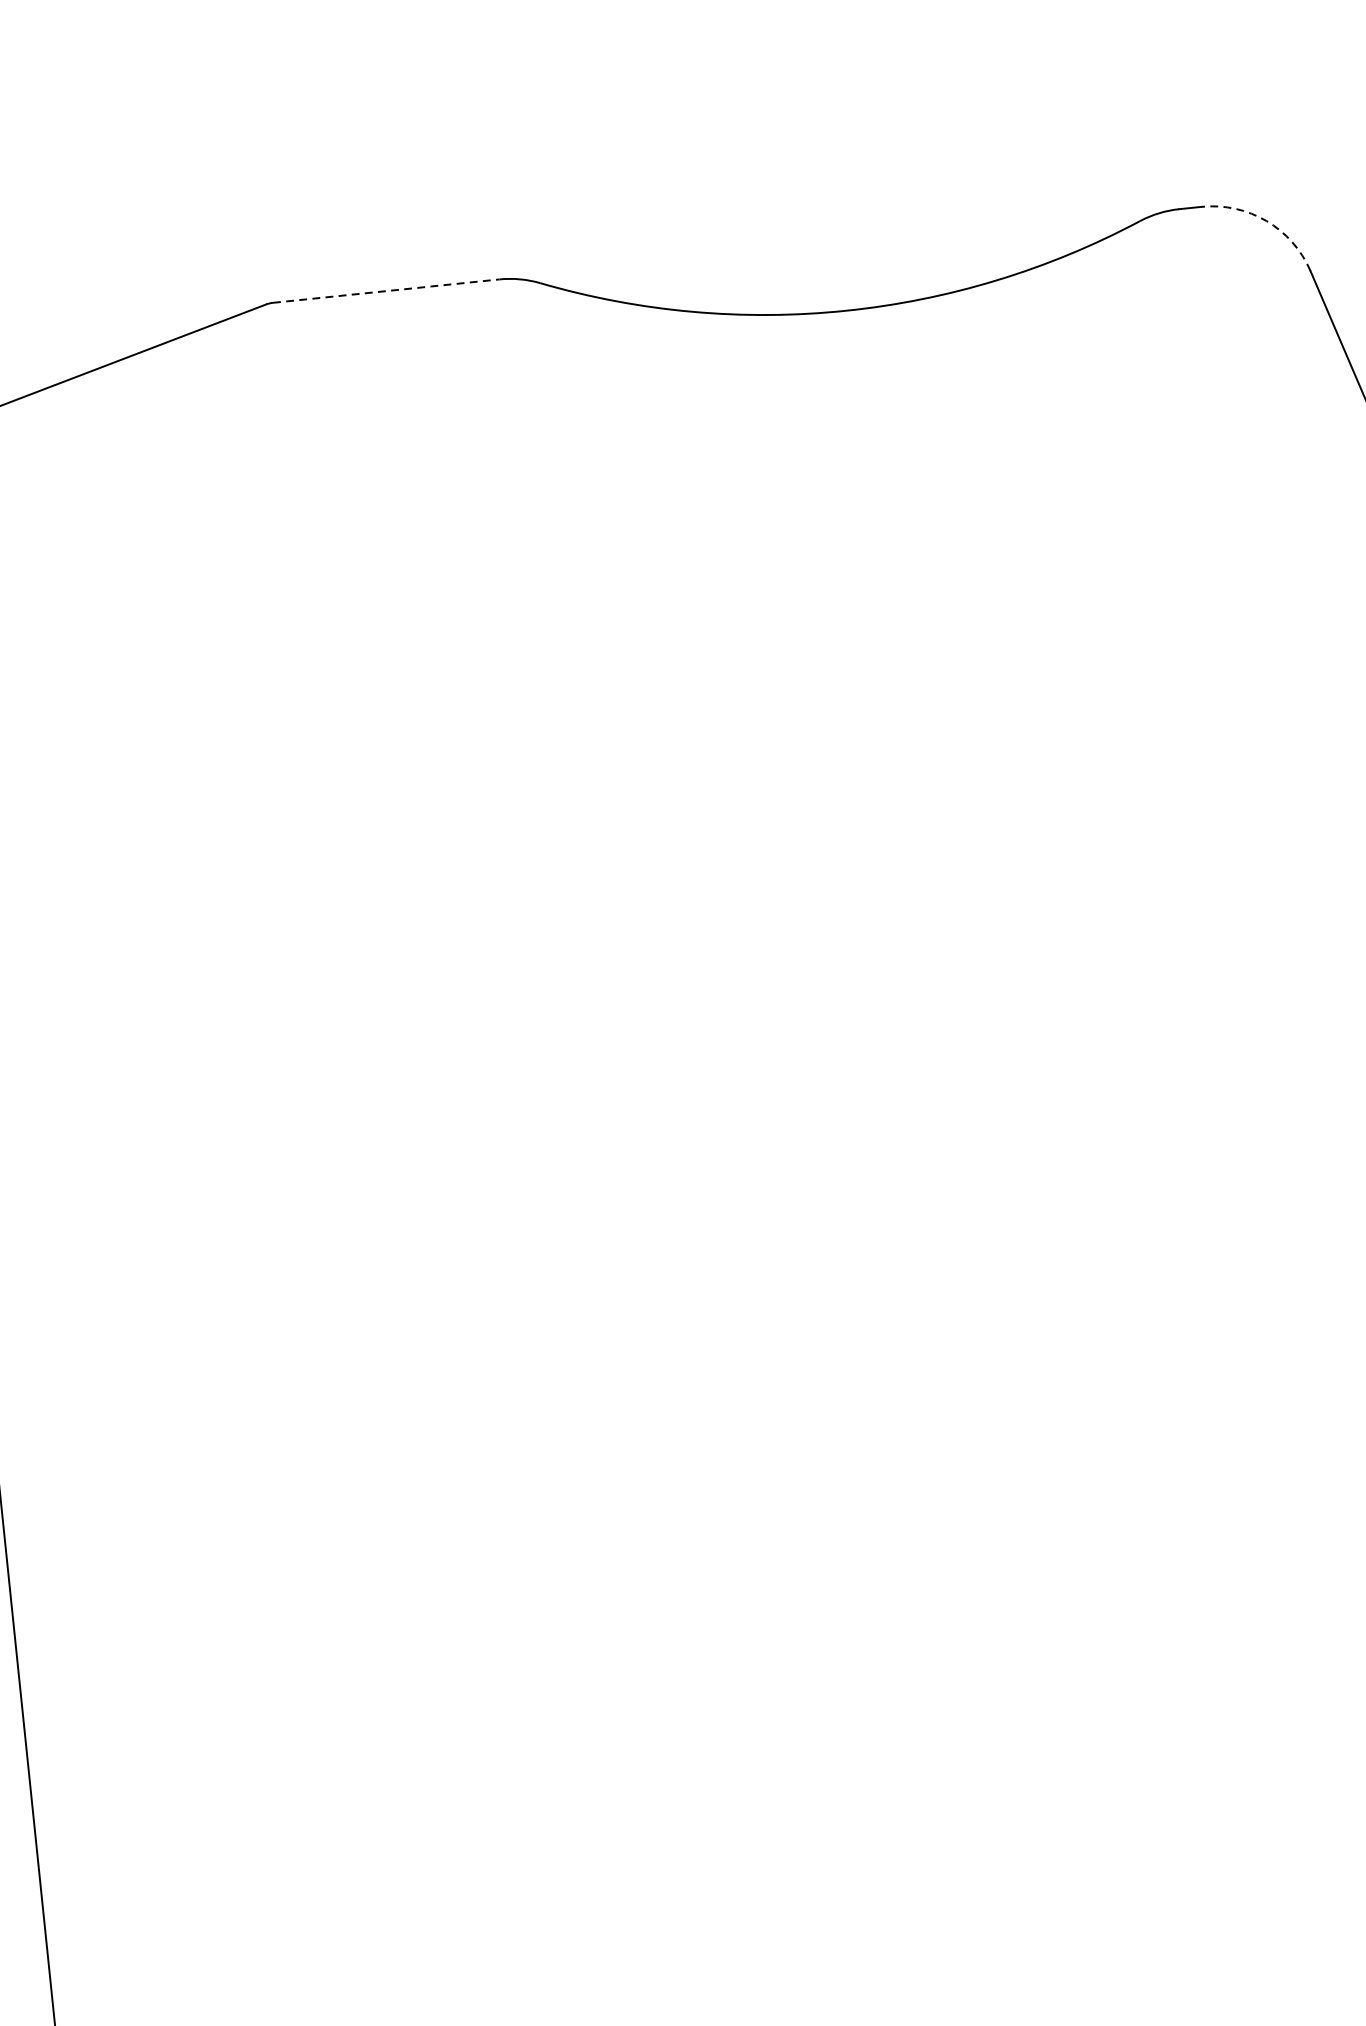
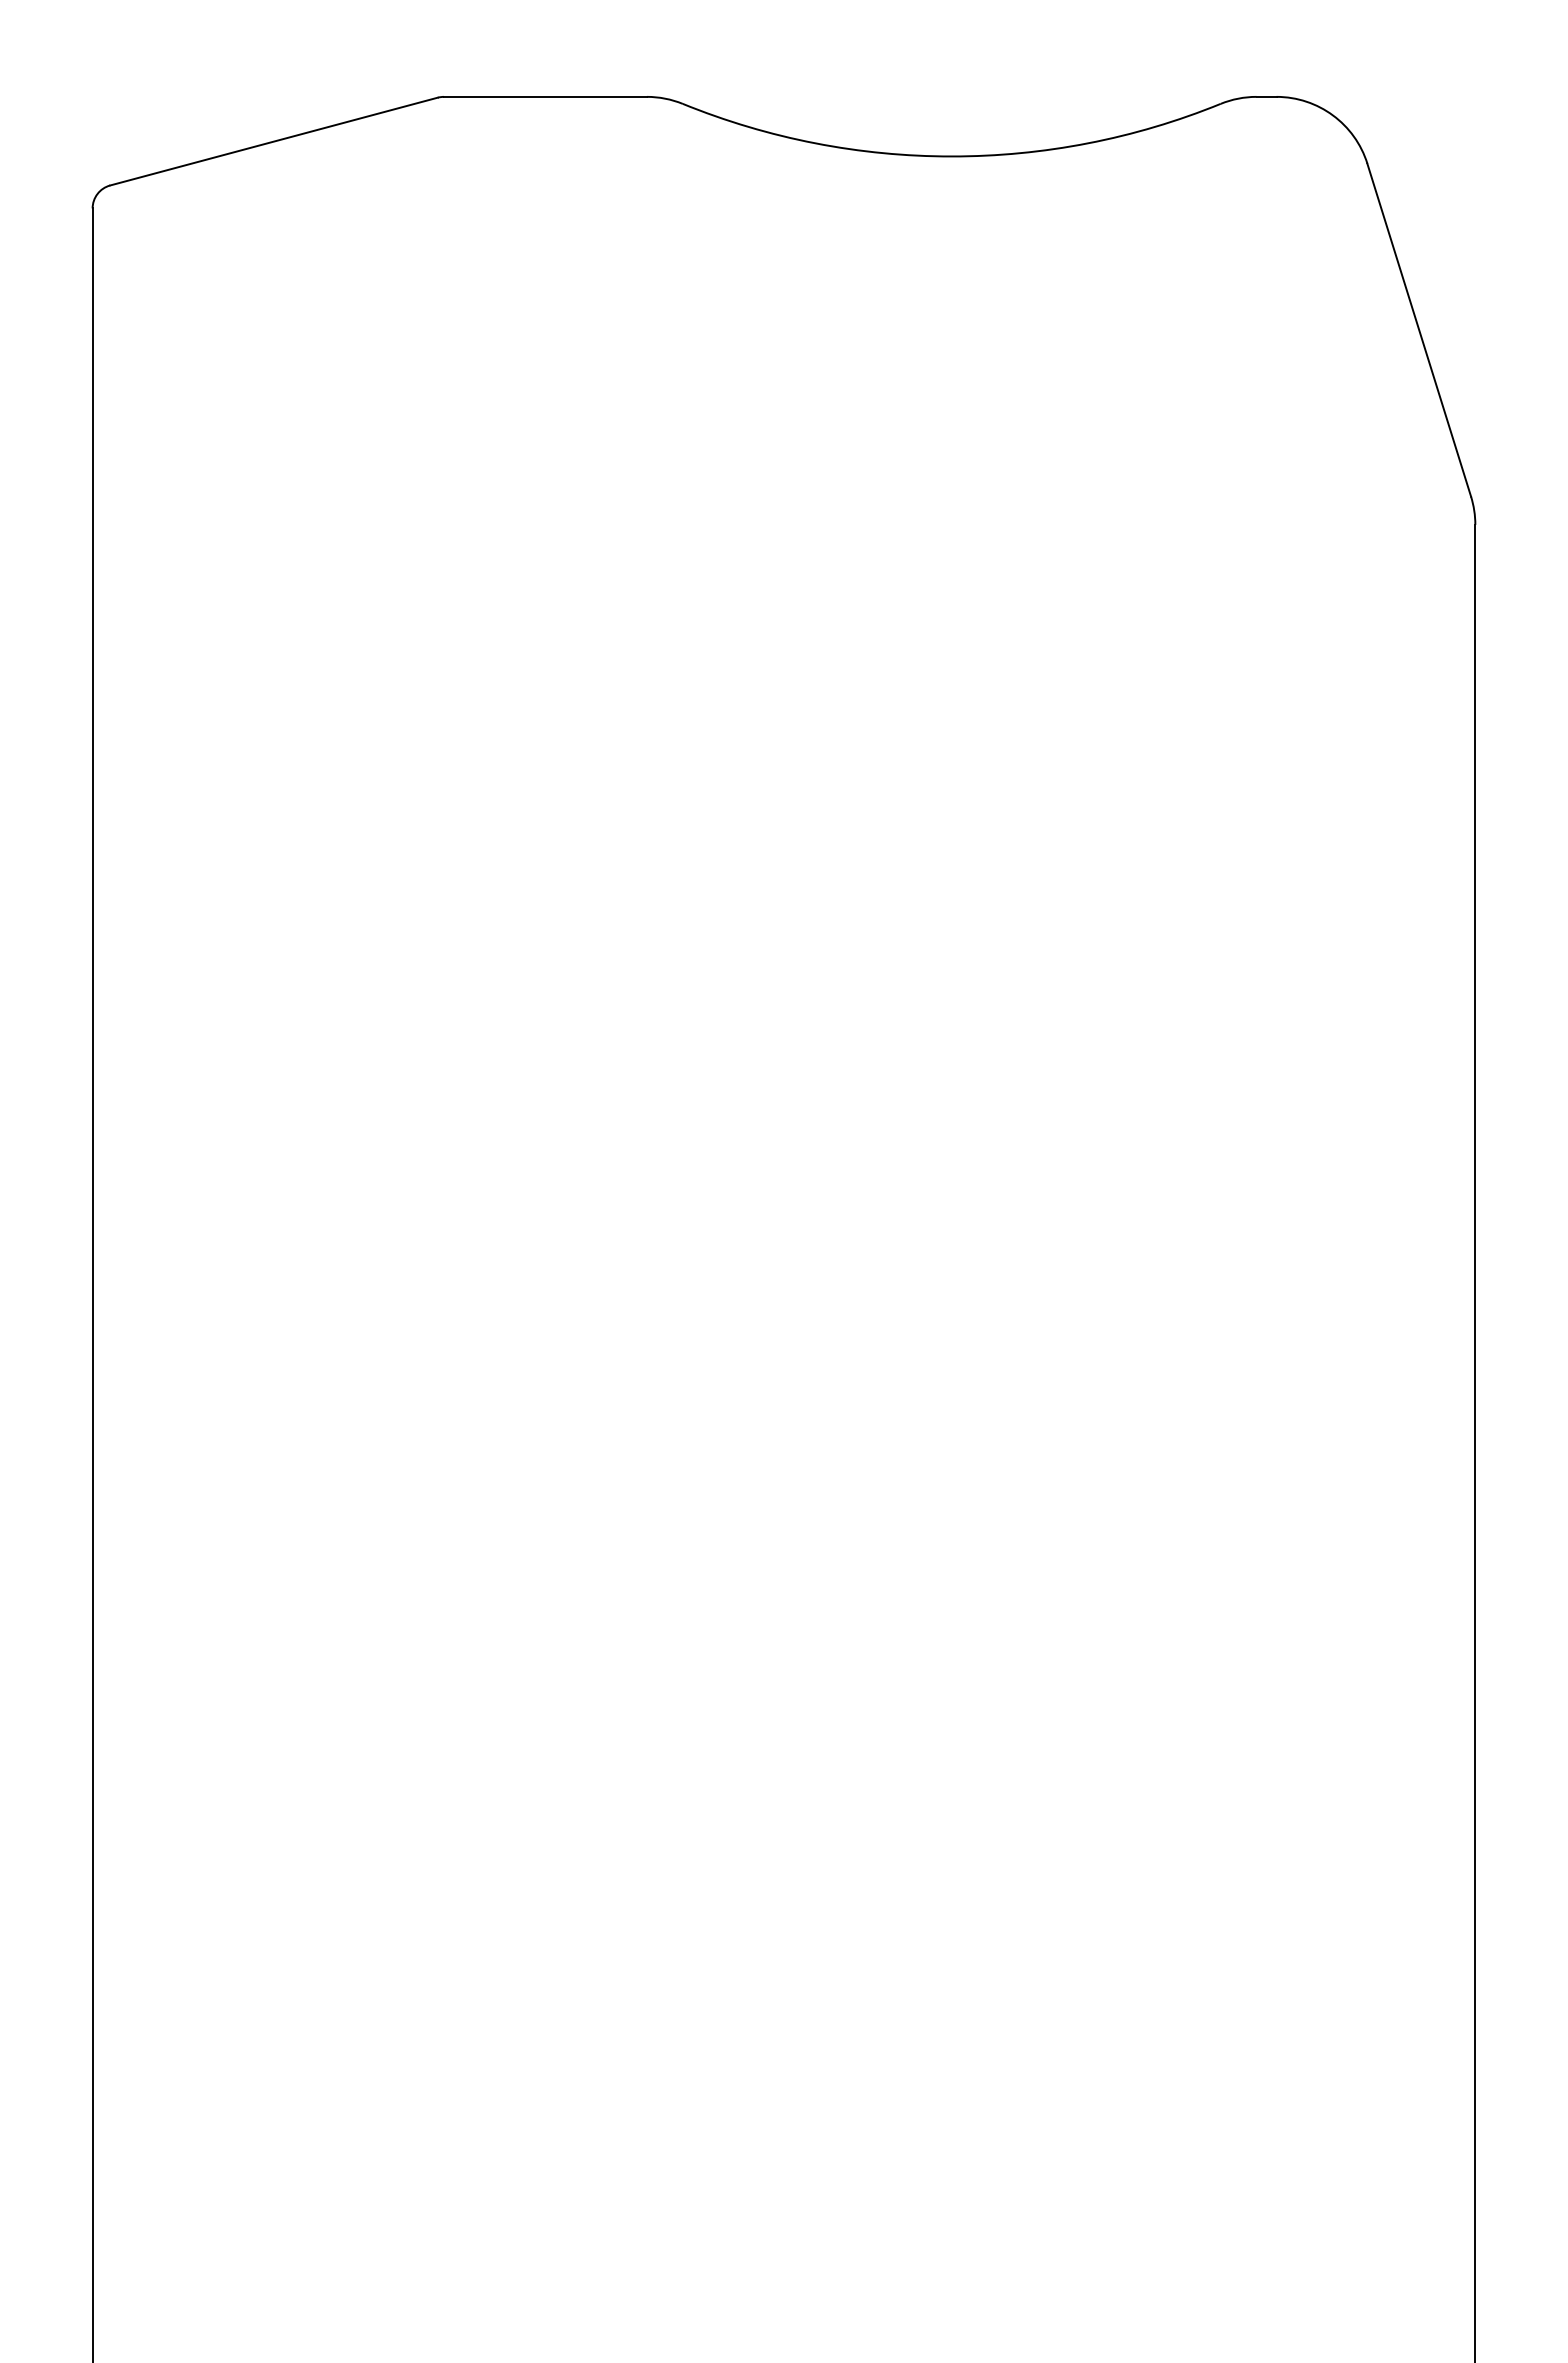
arc: (1266, 221) -> (1332, 115), dashed -> solid
line: (386, 290) -> (545, 96), dashed -> solid

